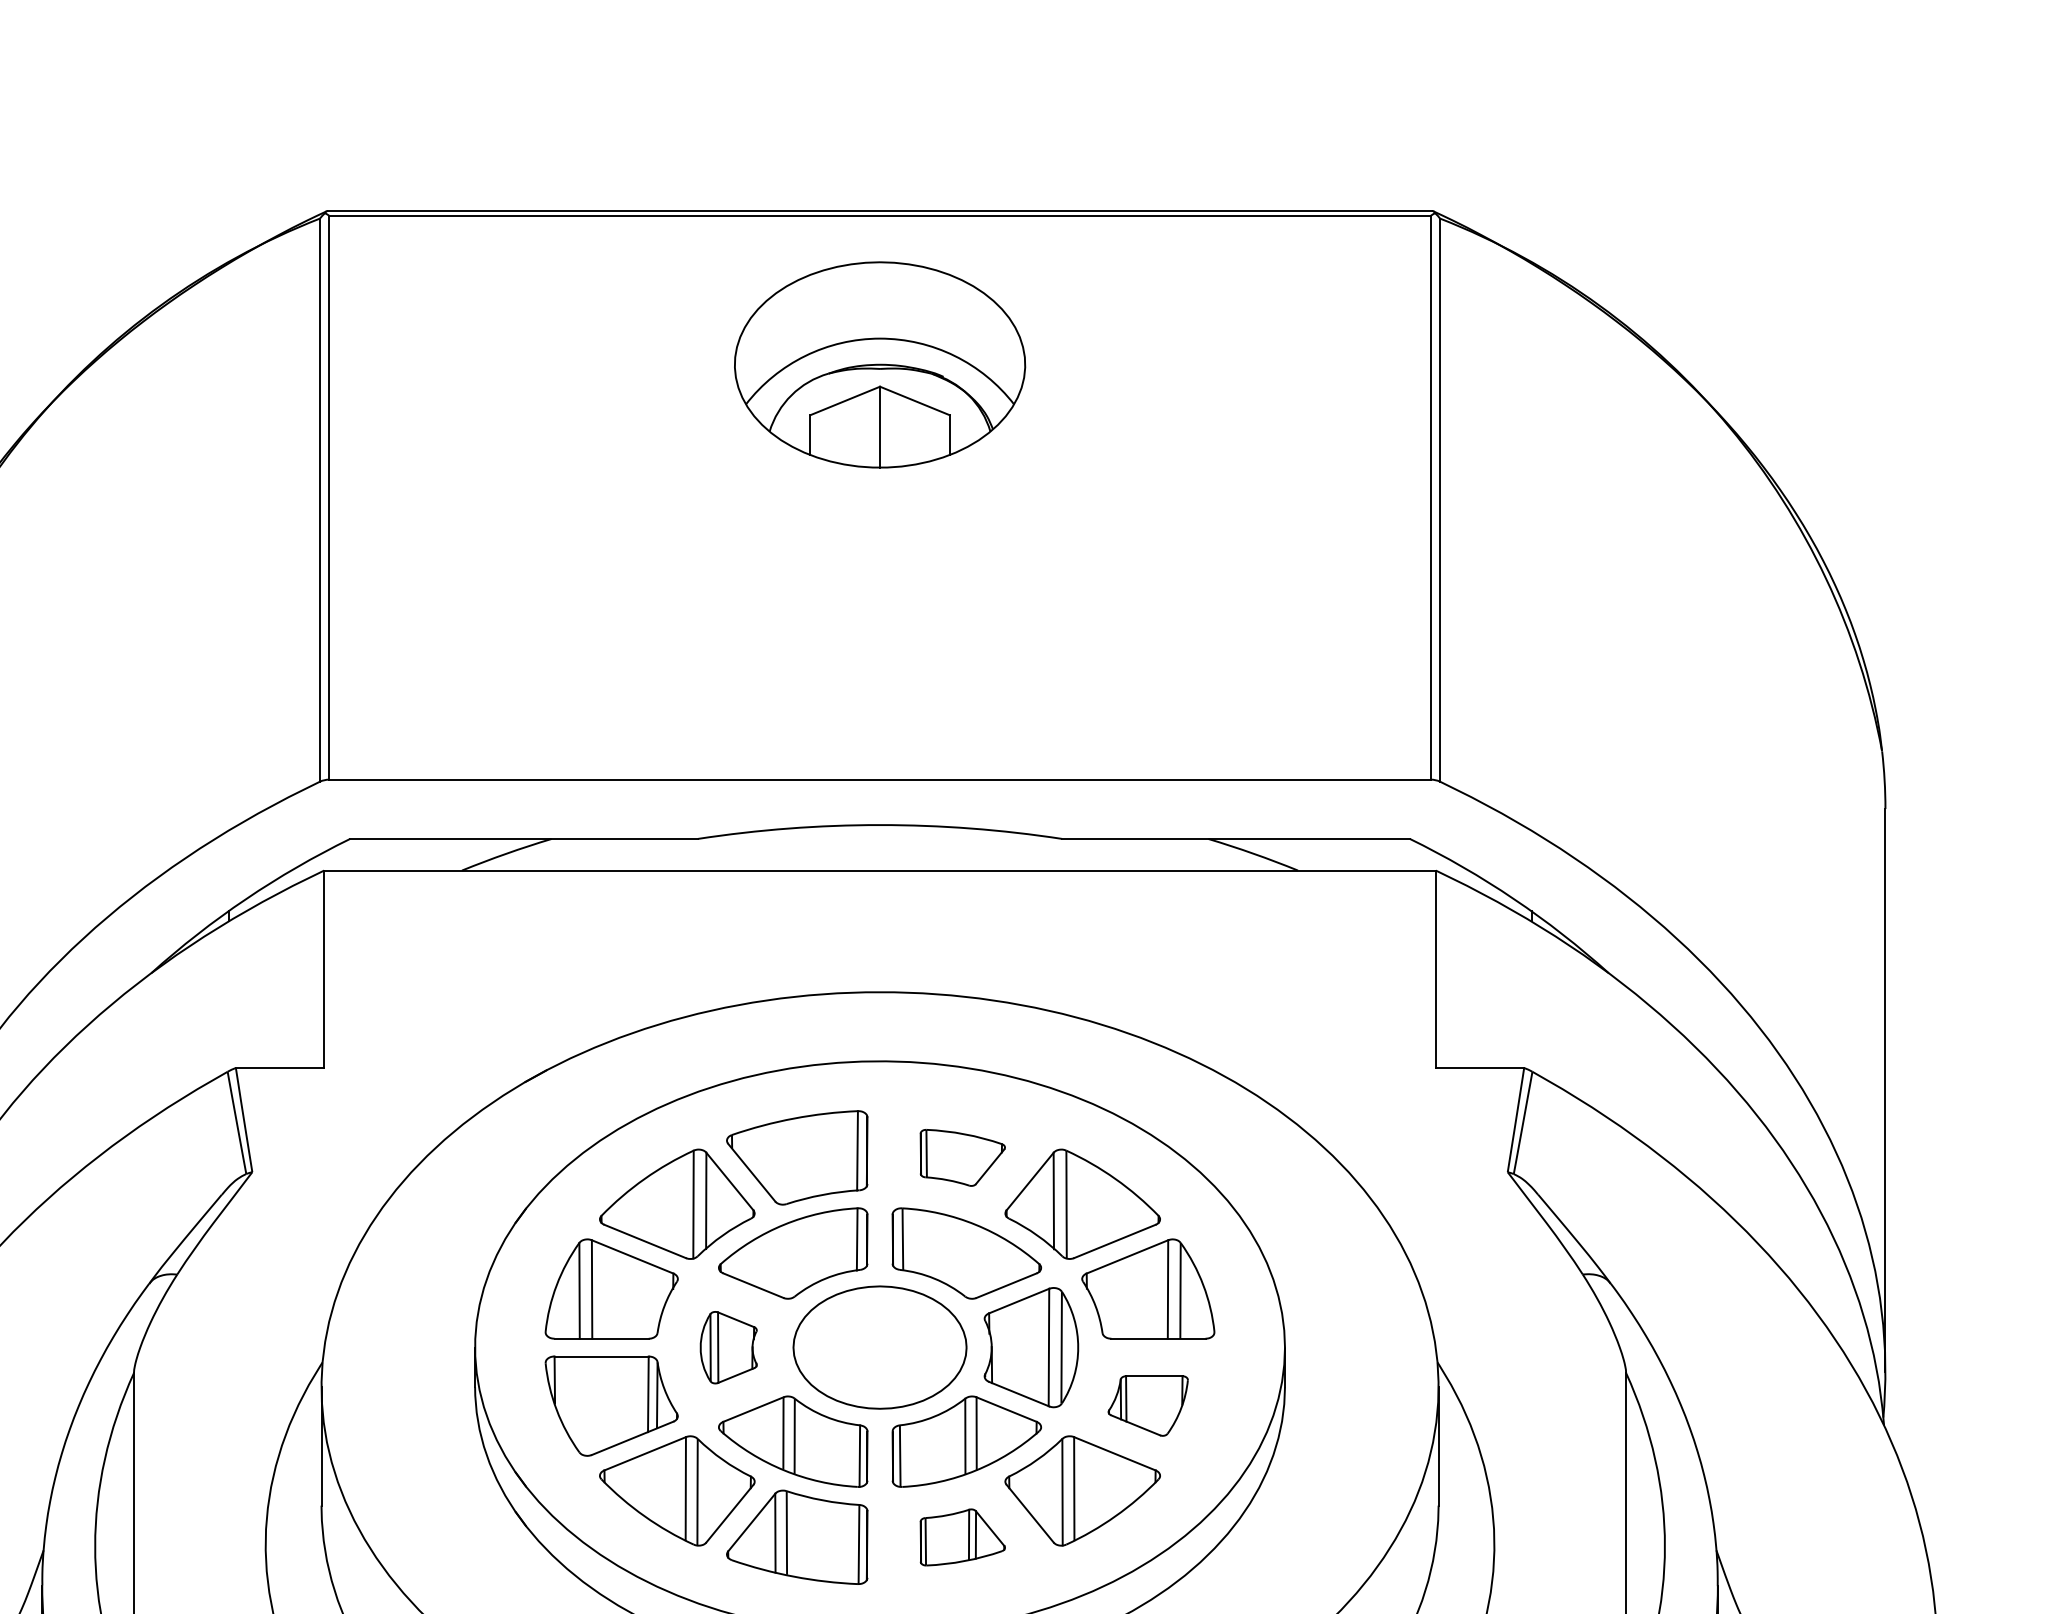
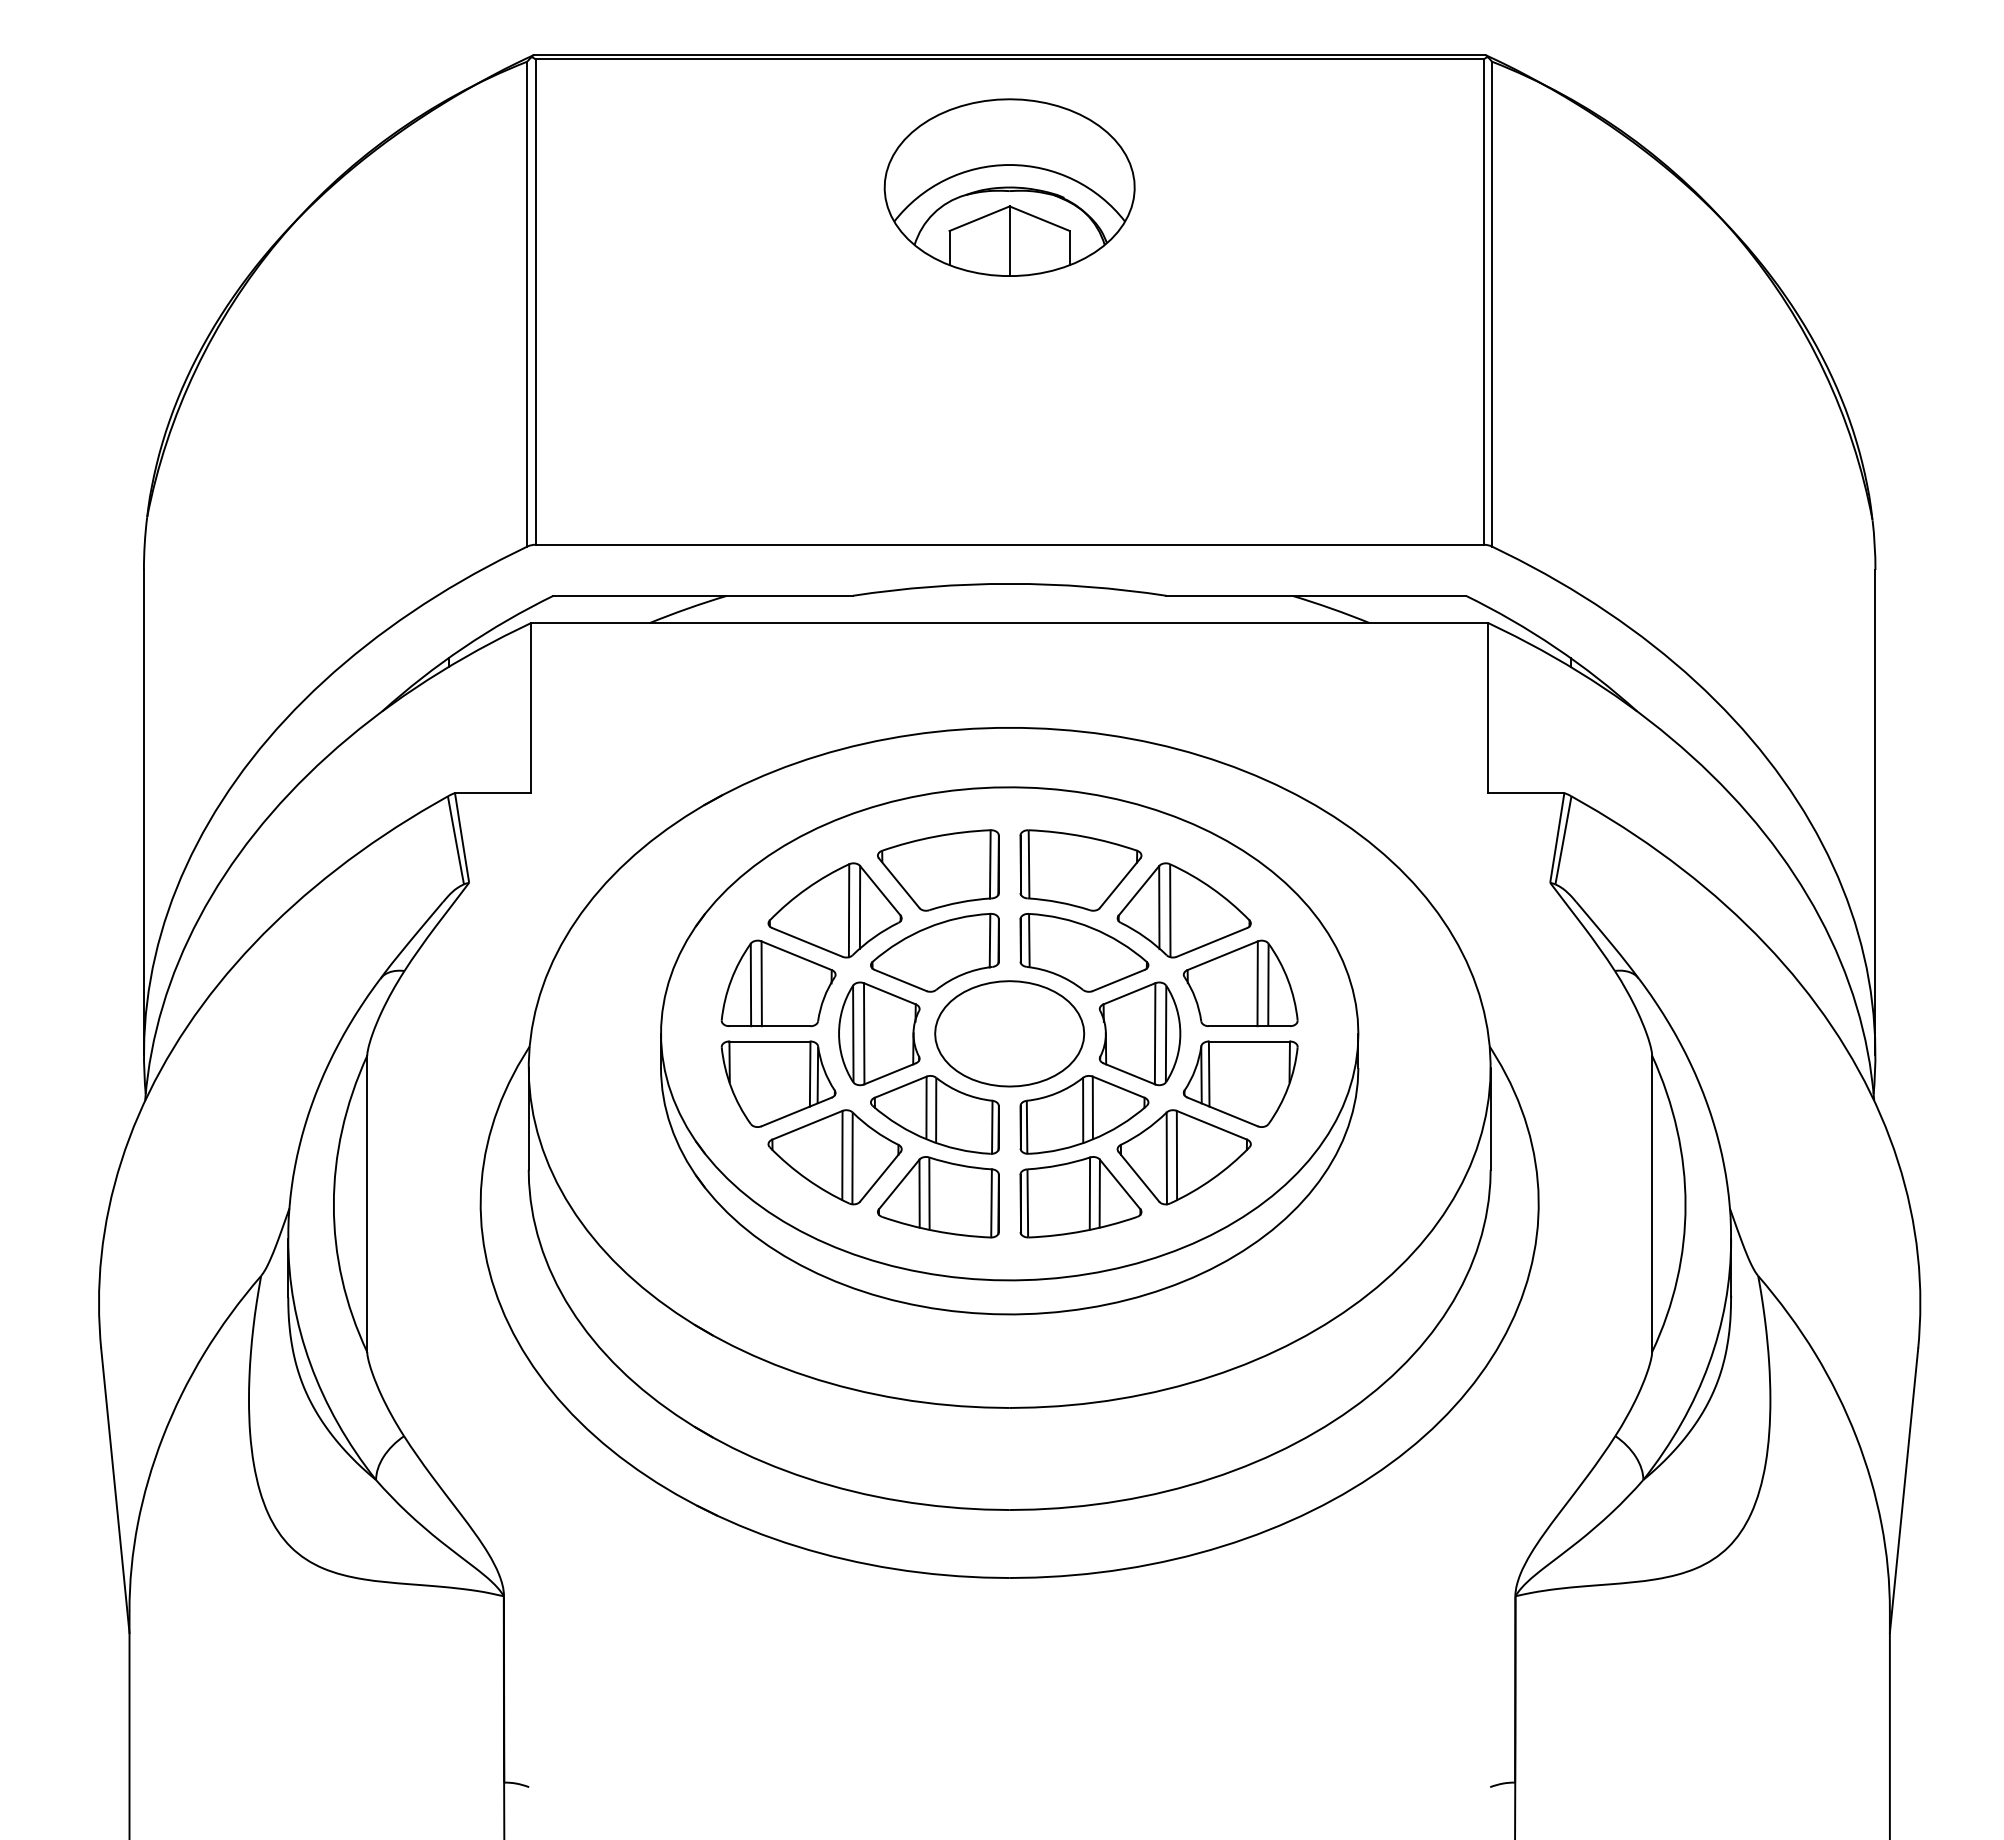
part: (962, 1157) -> (1080, 870), size x1.67
part: (728, 1347) -> (879, 1033), size x1.67
part: (1148, 1405) -> (1240, 1083), size x1.67
part: (962, 1537) -> (1080, 1197), size x1.67

